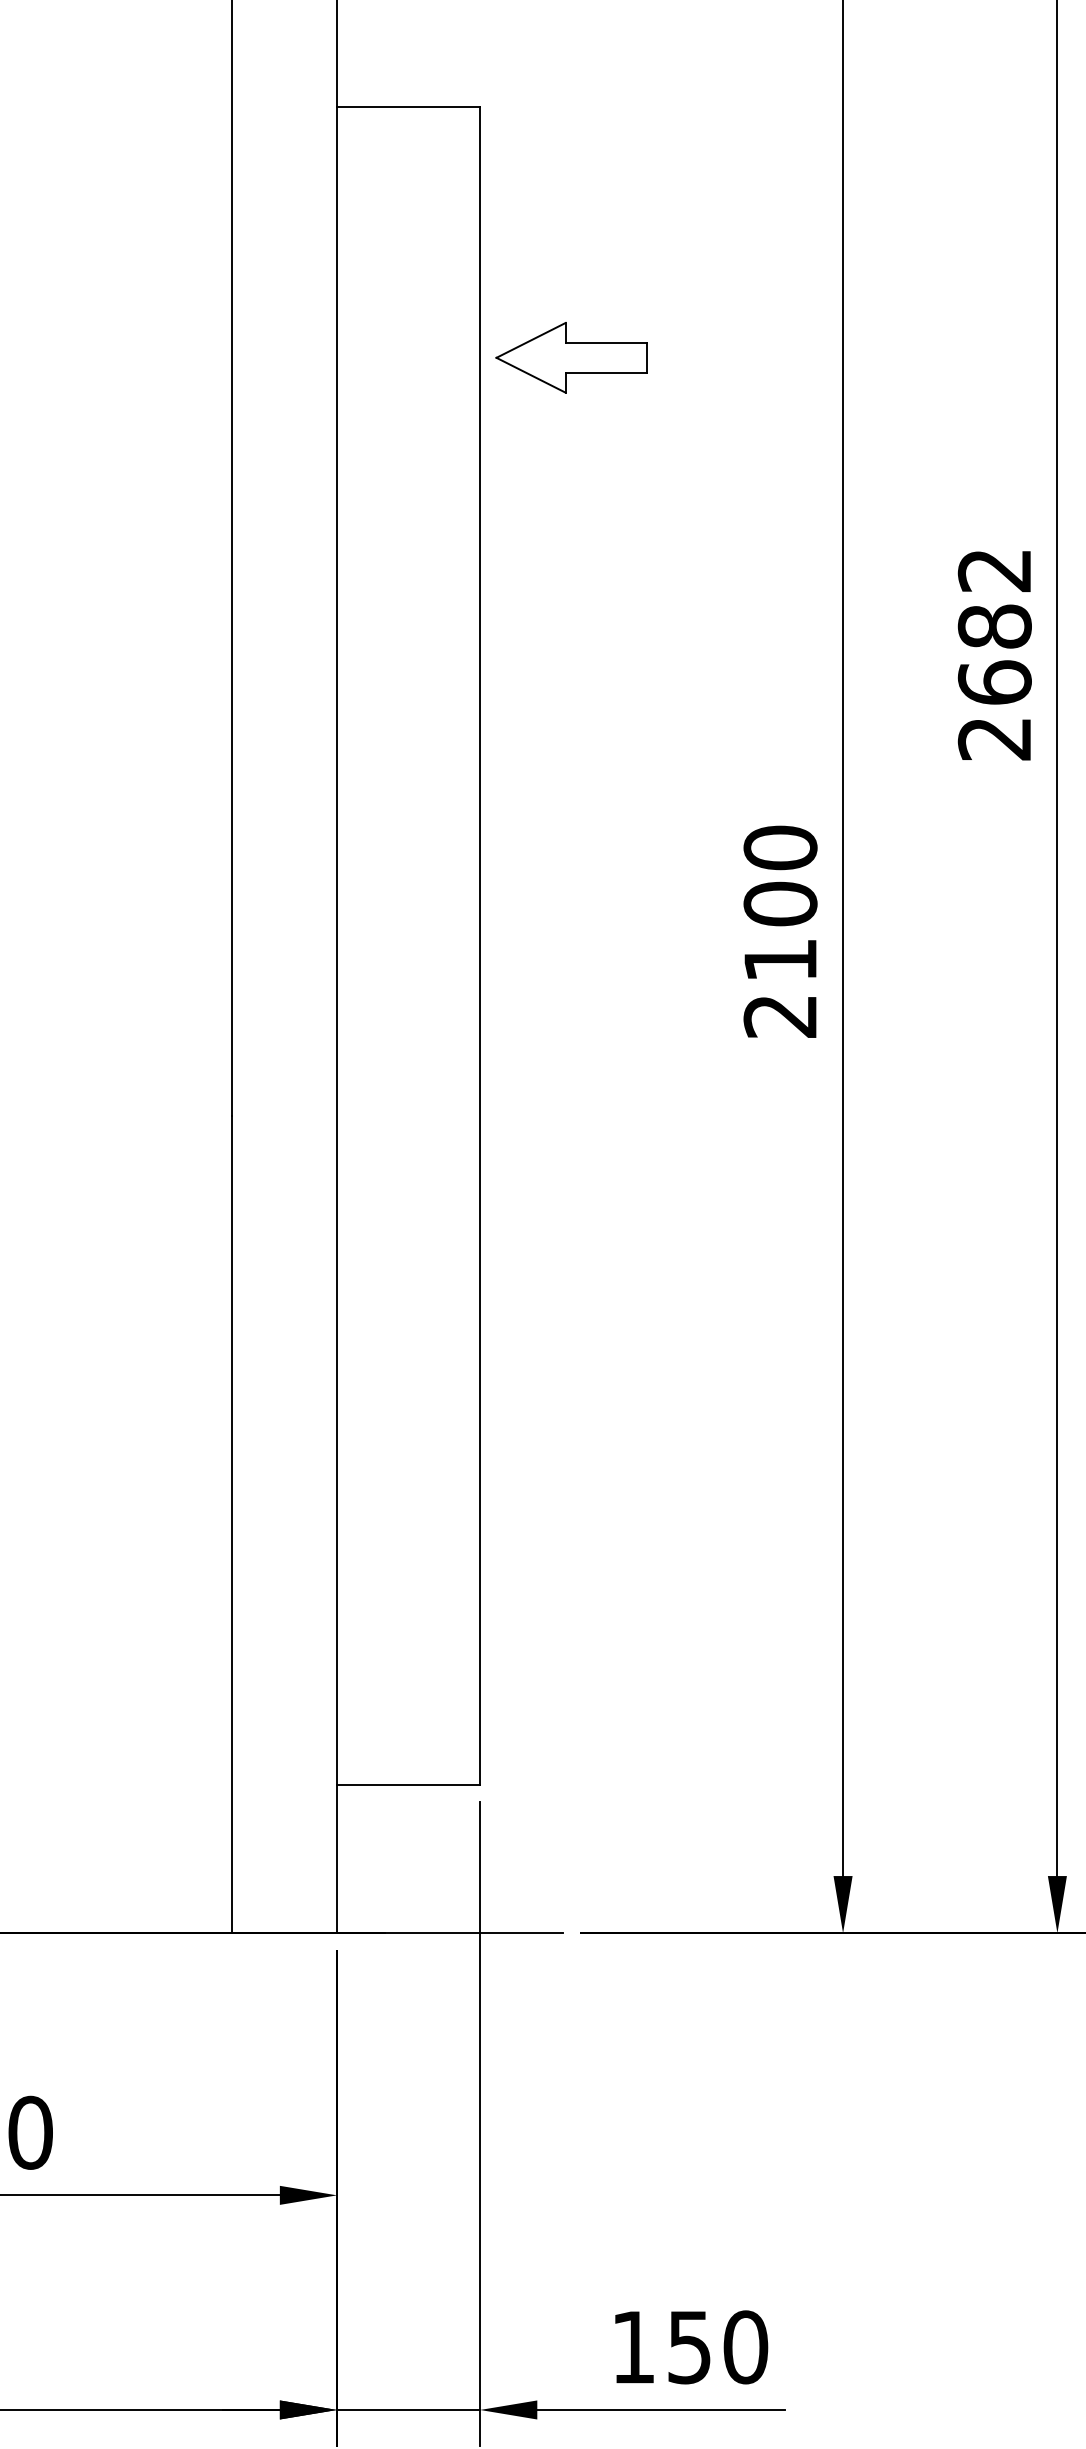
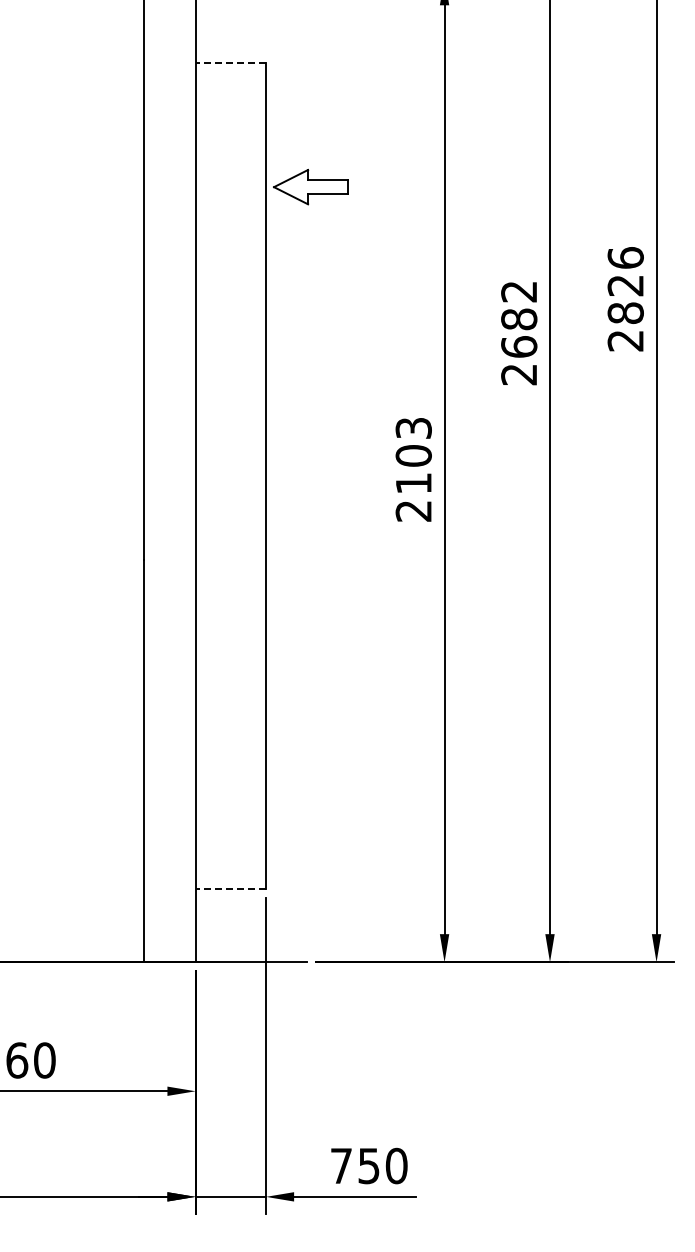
line: (408, 106) -> (230, 63), solid -> dashed
text: (779, 848) -> (413, 428), 2100 -> 2103
line: (408, 1785) -> (230, 889), solid -> dashed
text: (633, 2346) -> (341, 1165), 150 -> 750

